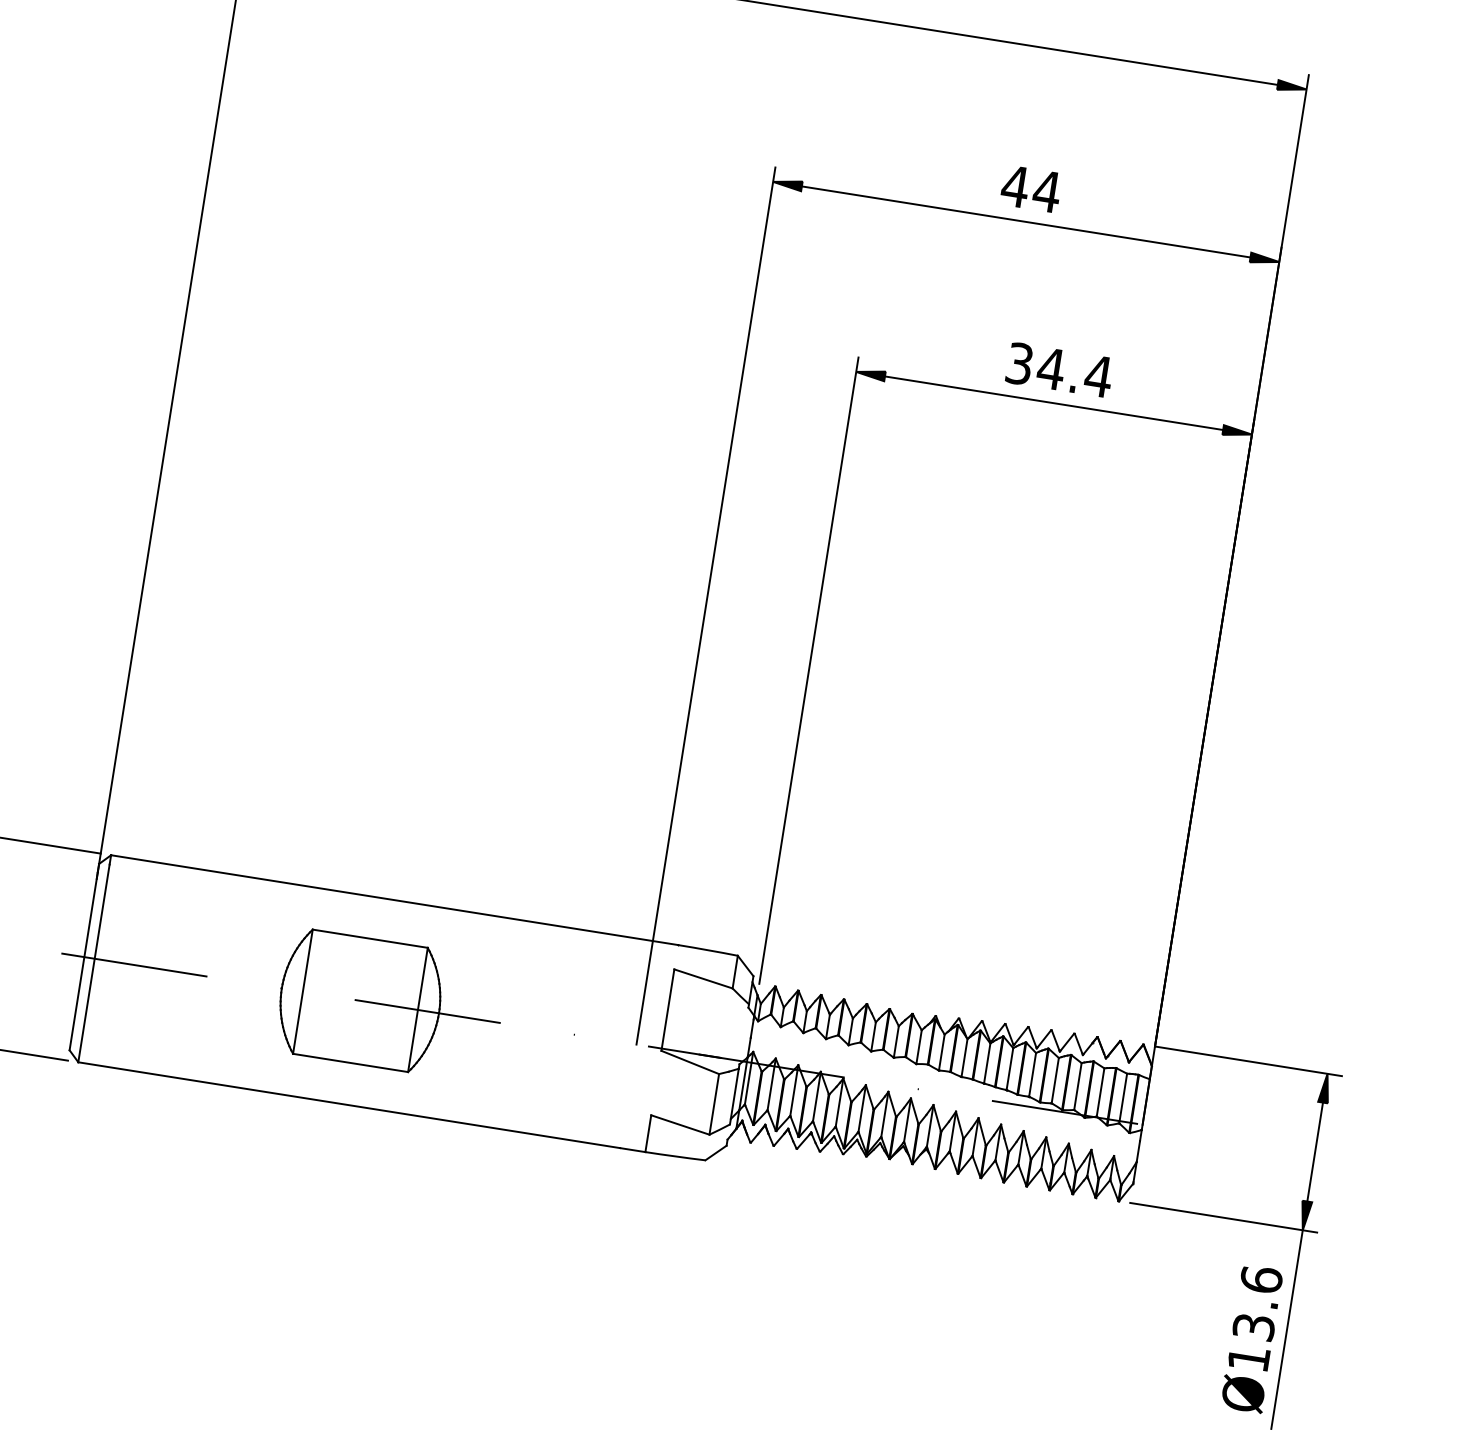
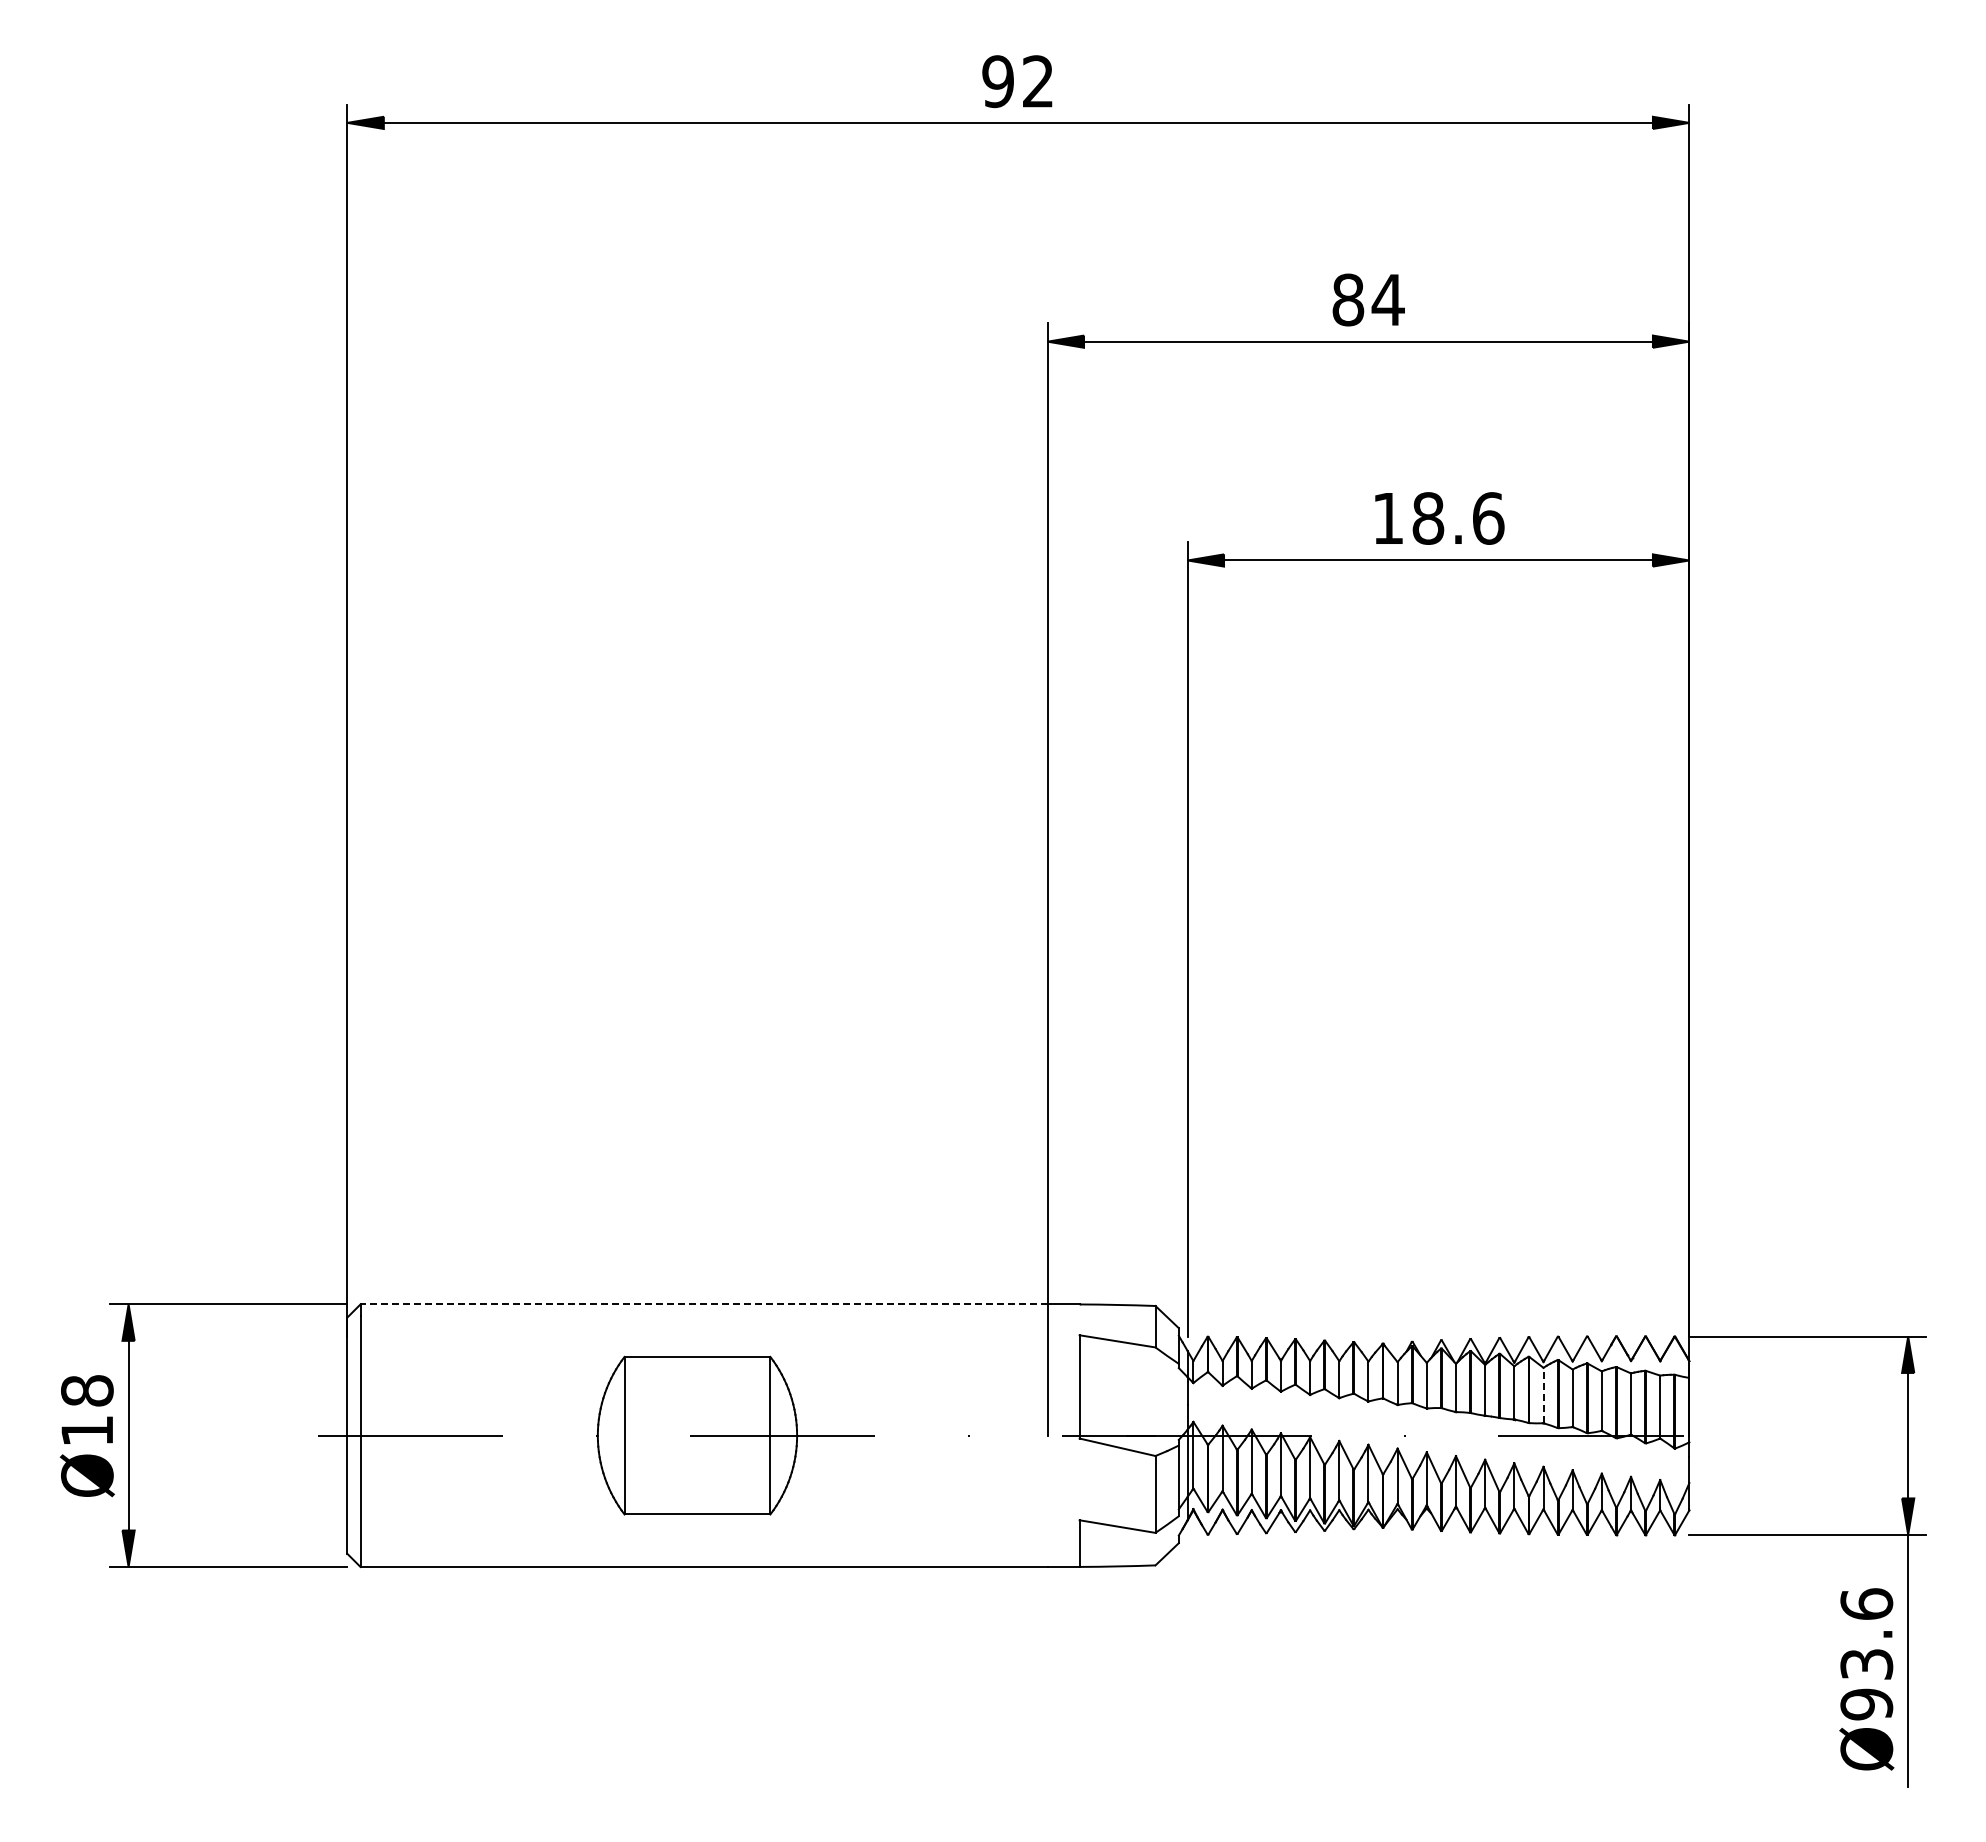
text: (1014, 186) -> (1347, 299), 44 -> 84
text: (1060, 370) -> (1439, 518), 34.4 -> 18.6
line: (382, 898) -> (704, 1304), solid -> dashed
line: (1032, 1074) -> (1543, 1395), solid -> dashed
text: (1248, 1358) -> (1866, 1704), Ø13.6 -> Ø93.6

